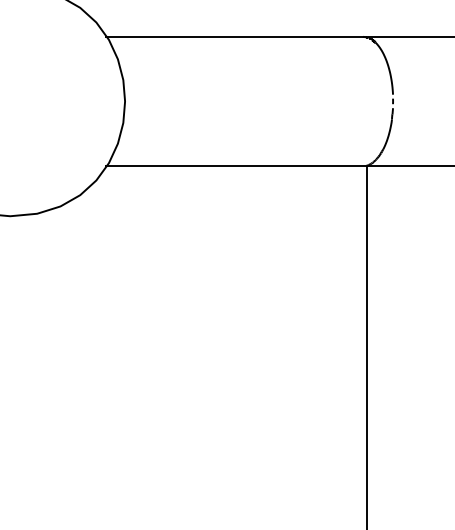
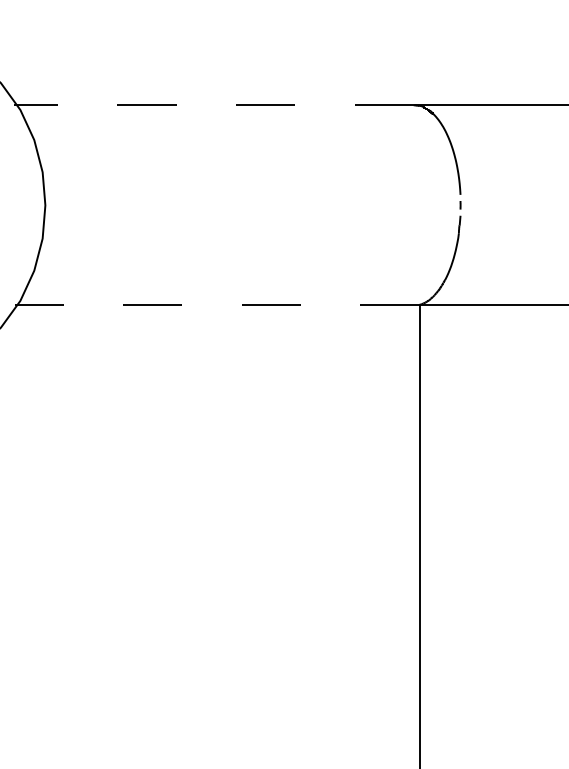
line: (234, 36) -> (214, 104), solid -> dashed
line: (236, 165) -> (217, 304), solid -> dashed

